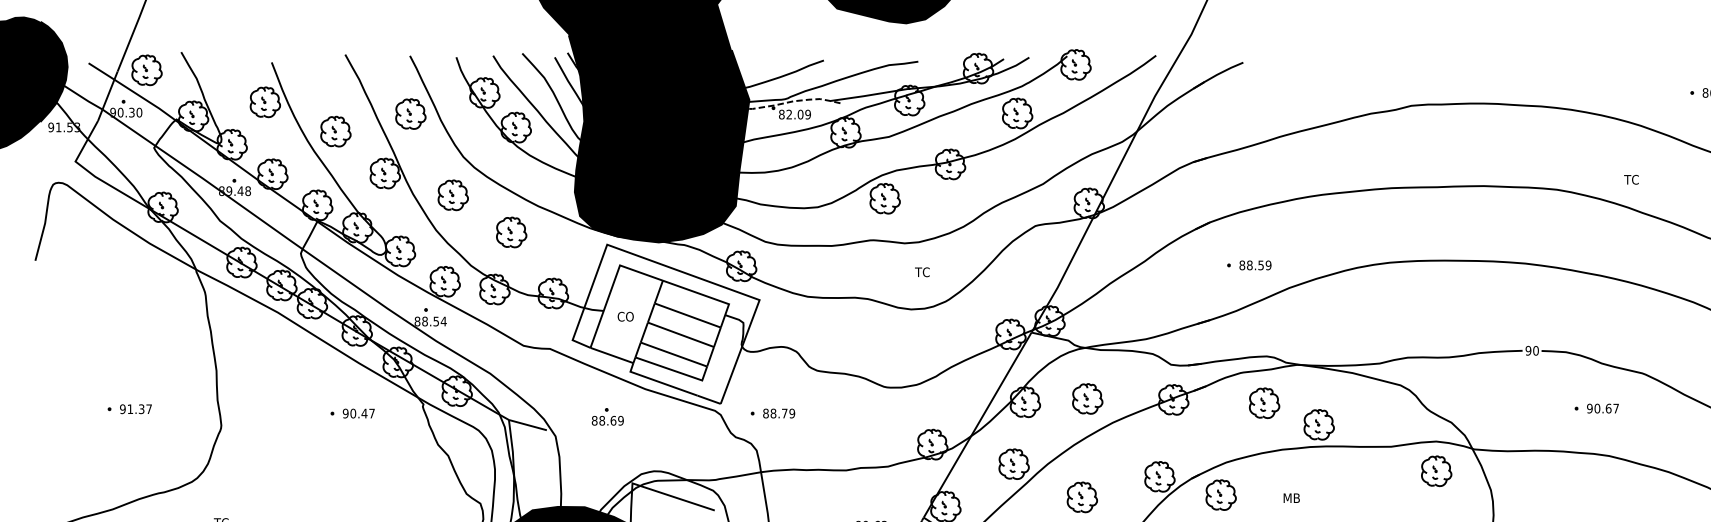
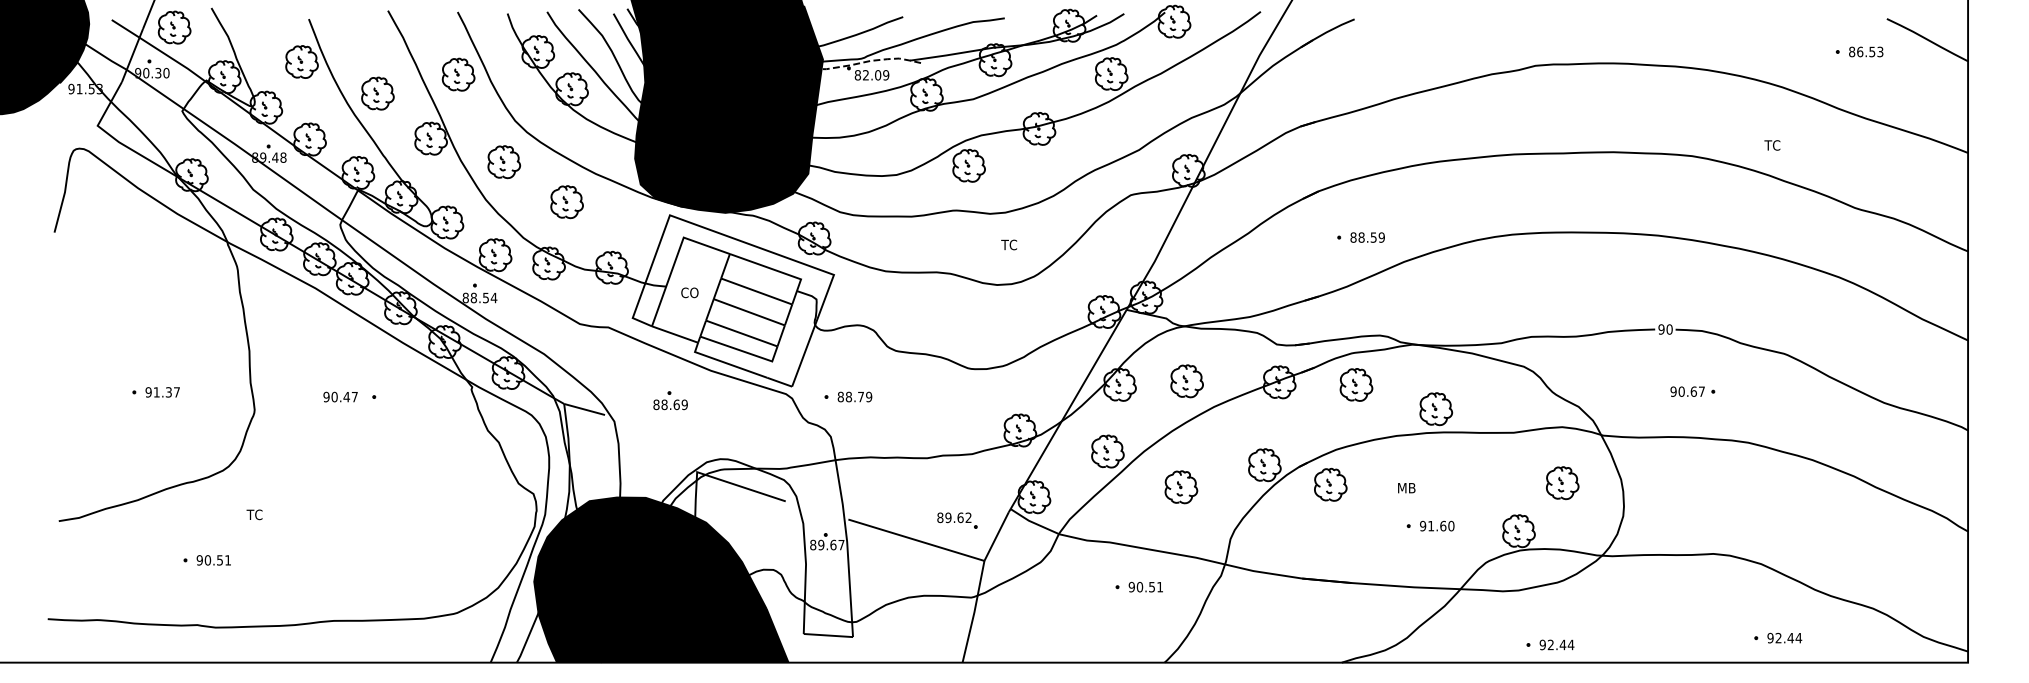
part: (1264, 402) -> (1356, 384), moved
text: (1602, 408) -> (1687, 391), moved
text: (358, 413) -> (340, 396), moved
part: (1436, 471) -> (1562, 483), moved

